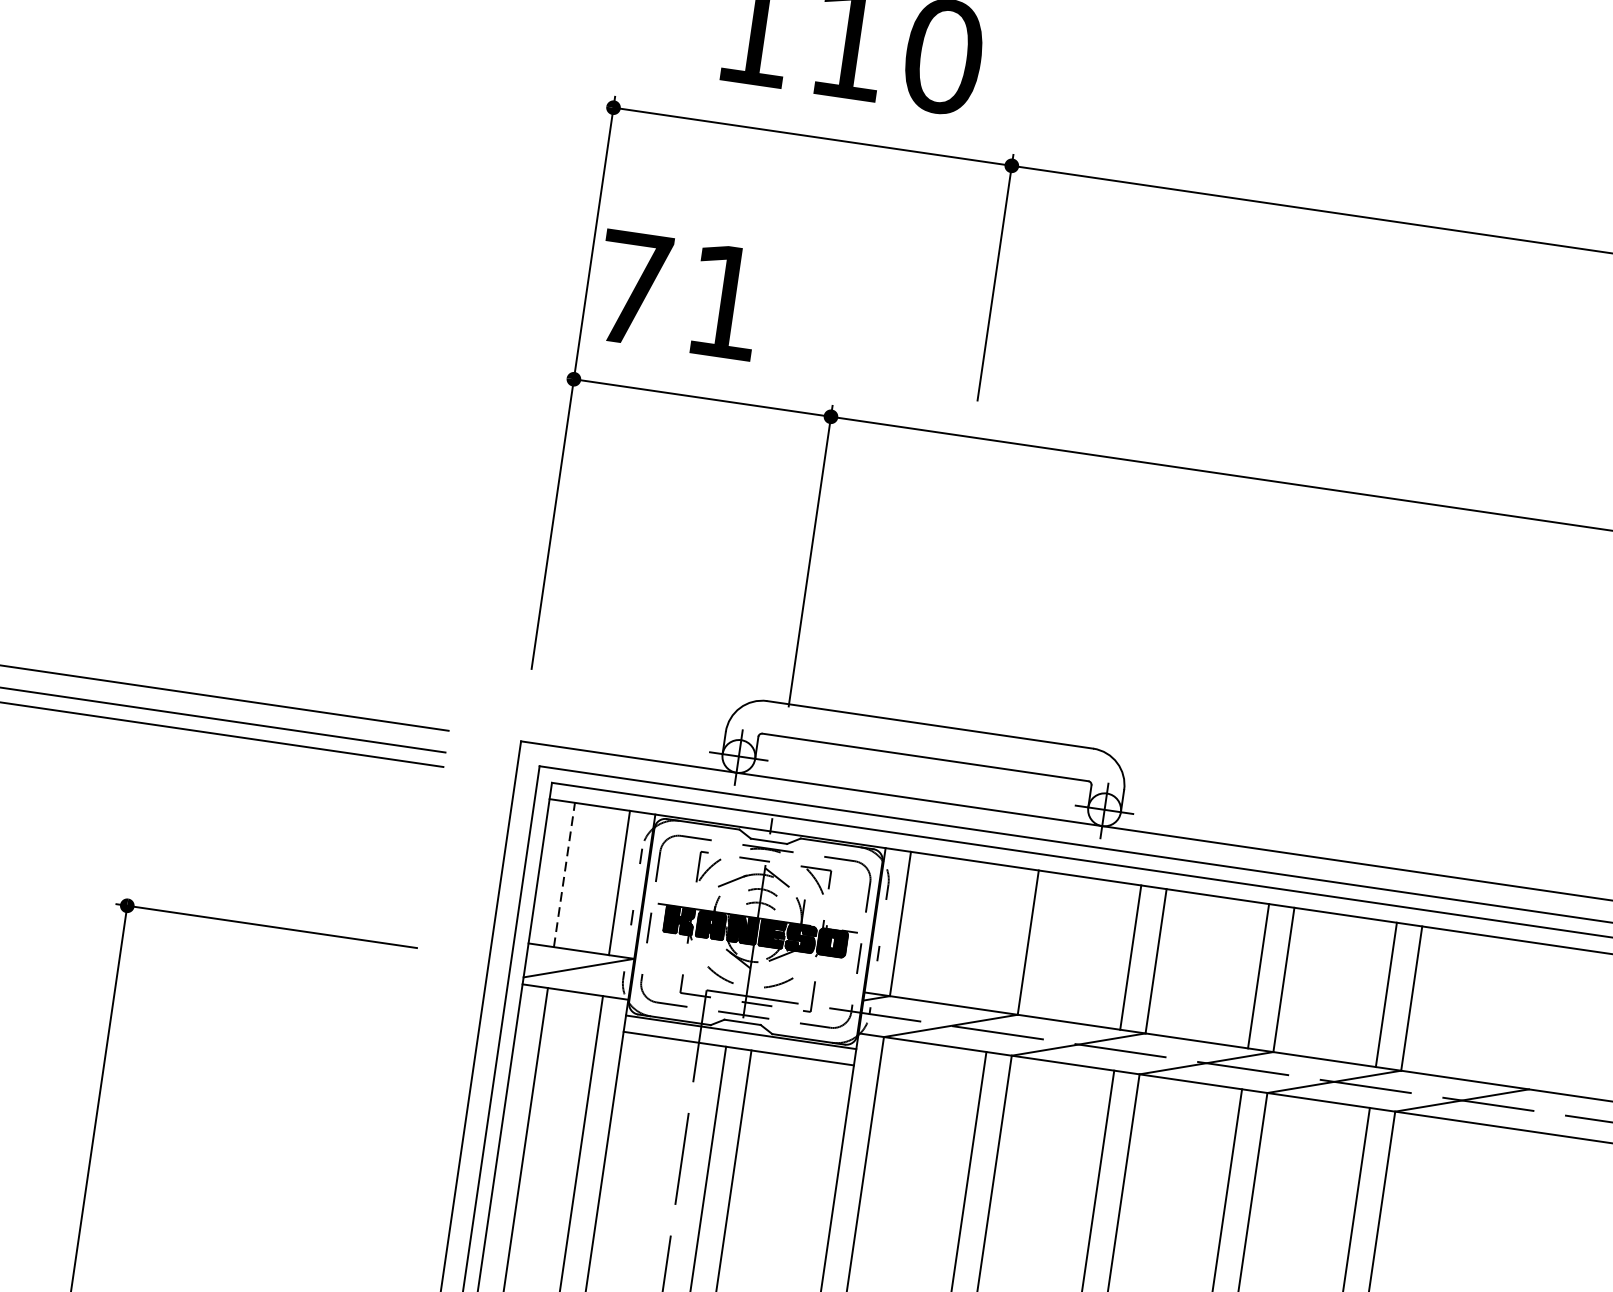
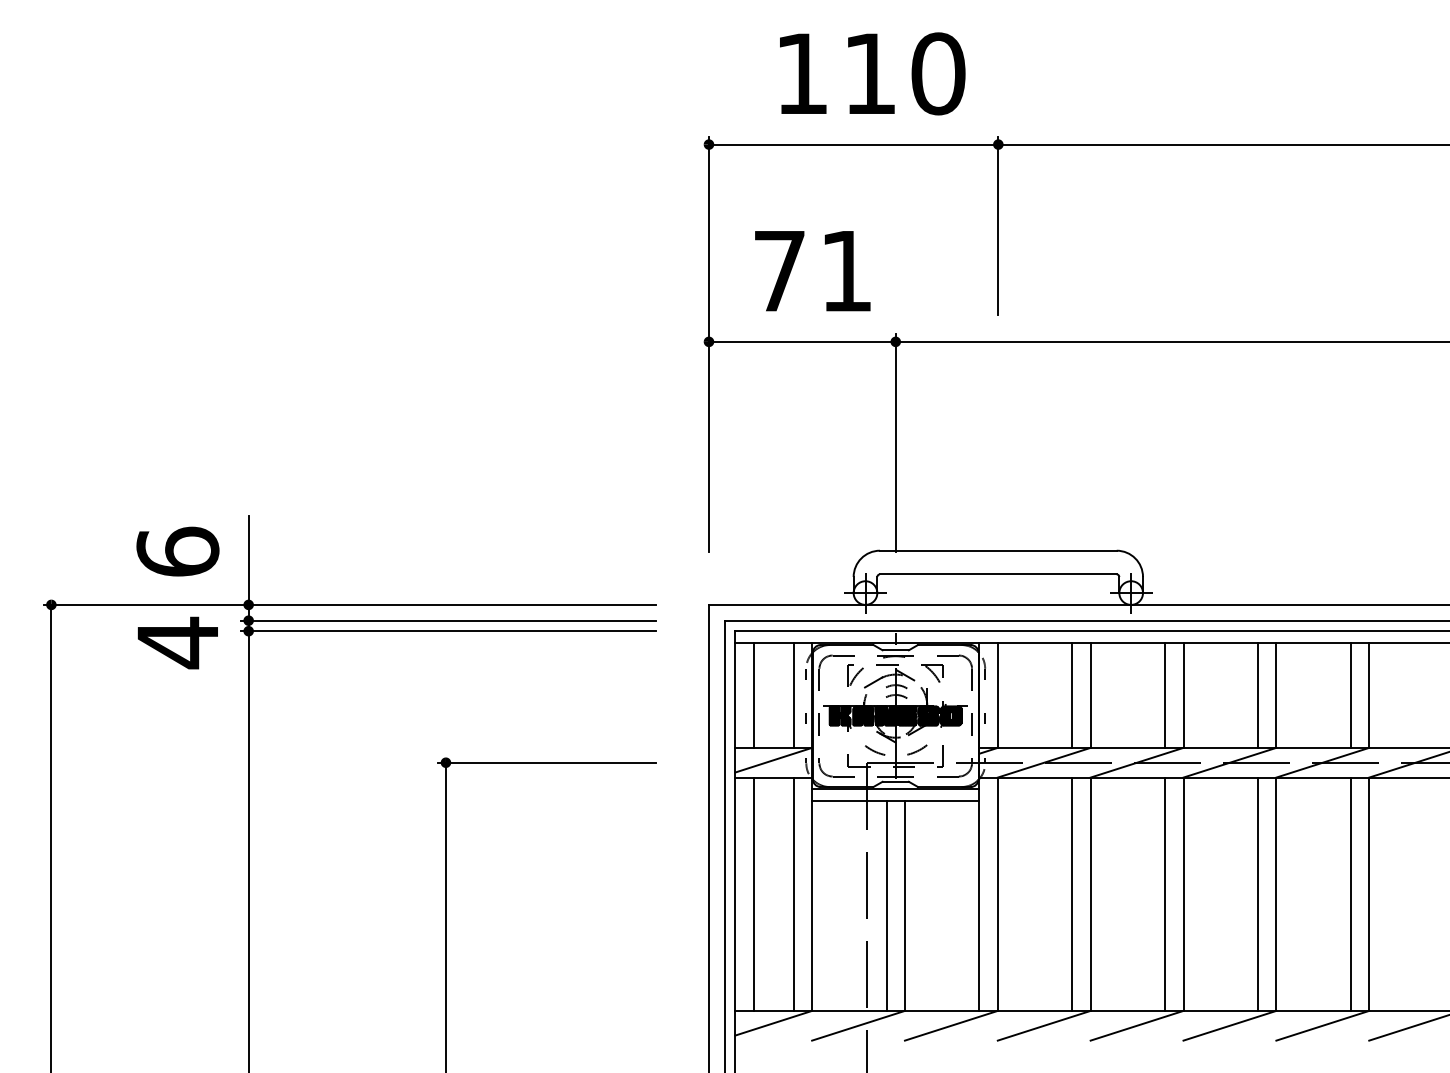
text: (678, 295) -> (812, 271), moved
line: (564, 873) -> (753, 694), dashed -> solid
line: (1003, 939) -> (1072, 695), added

